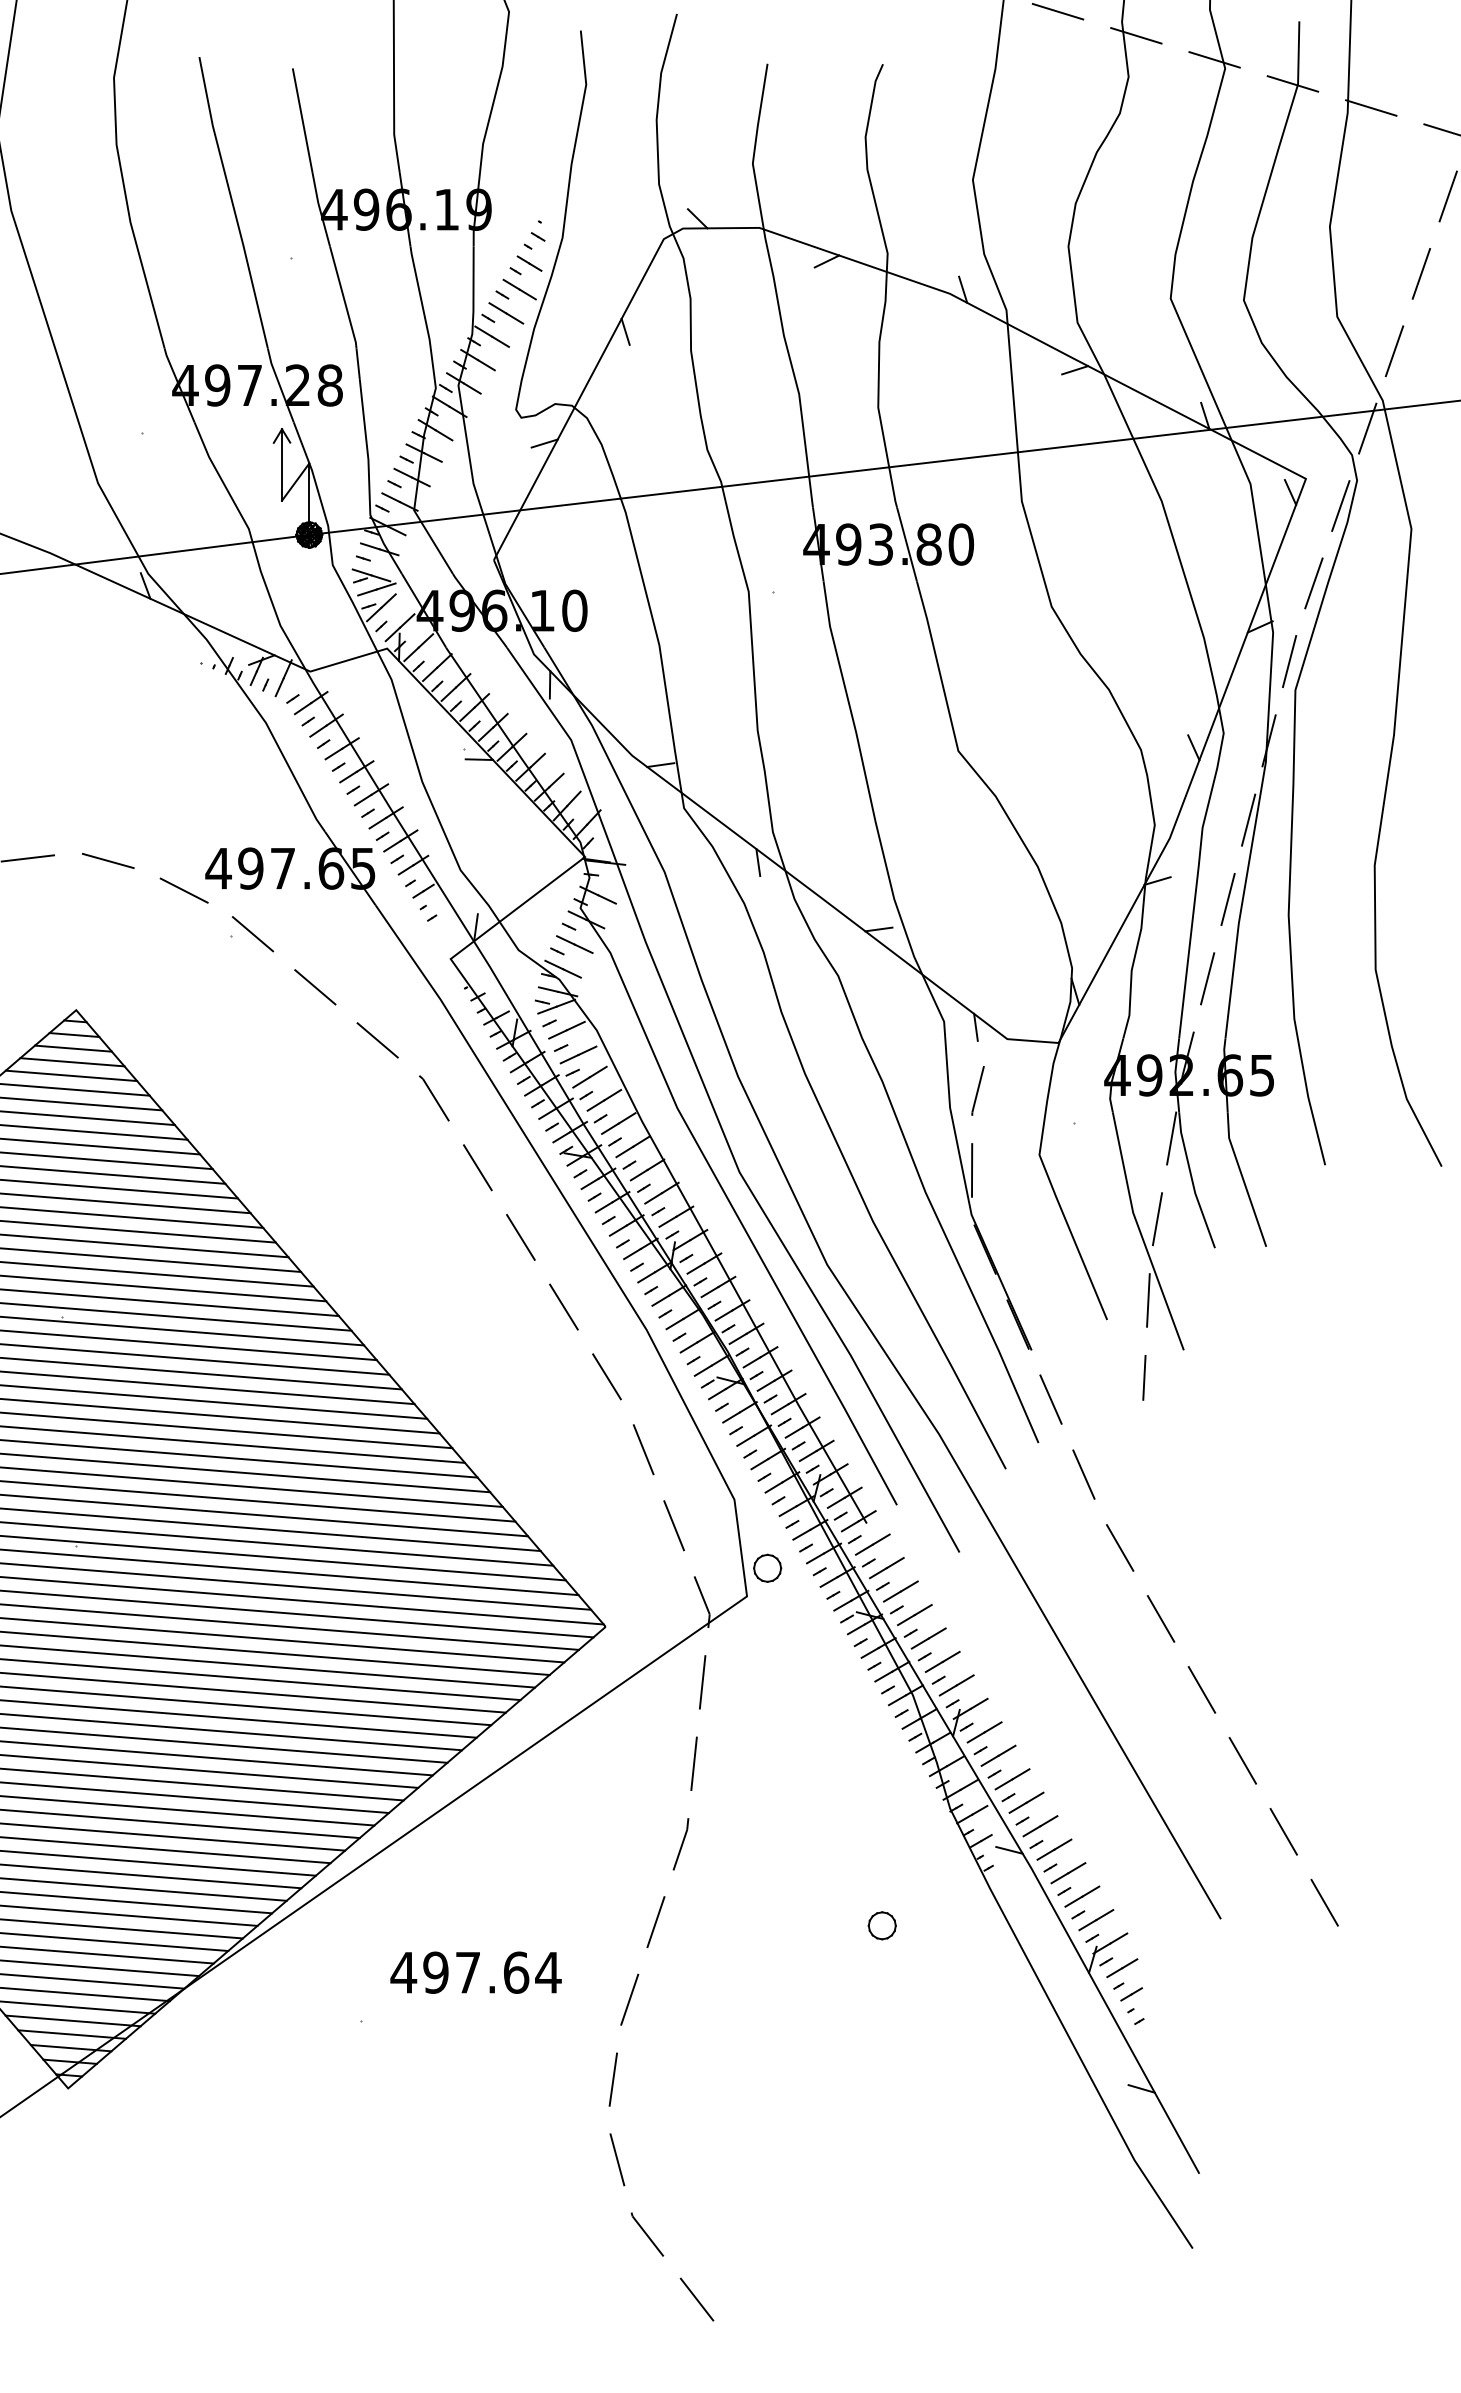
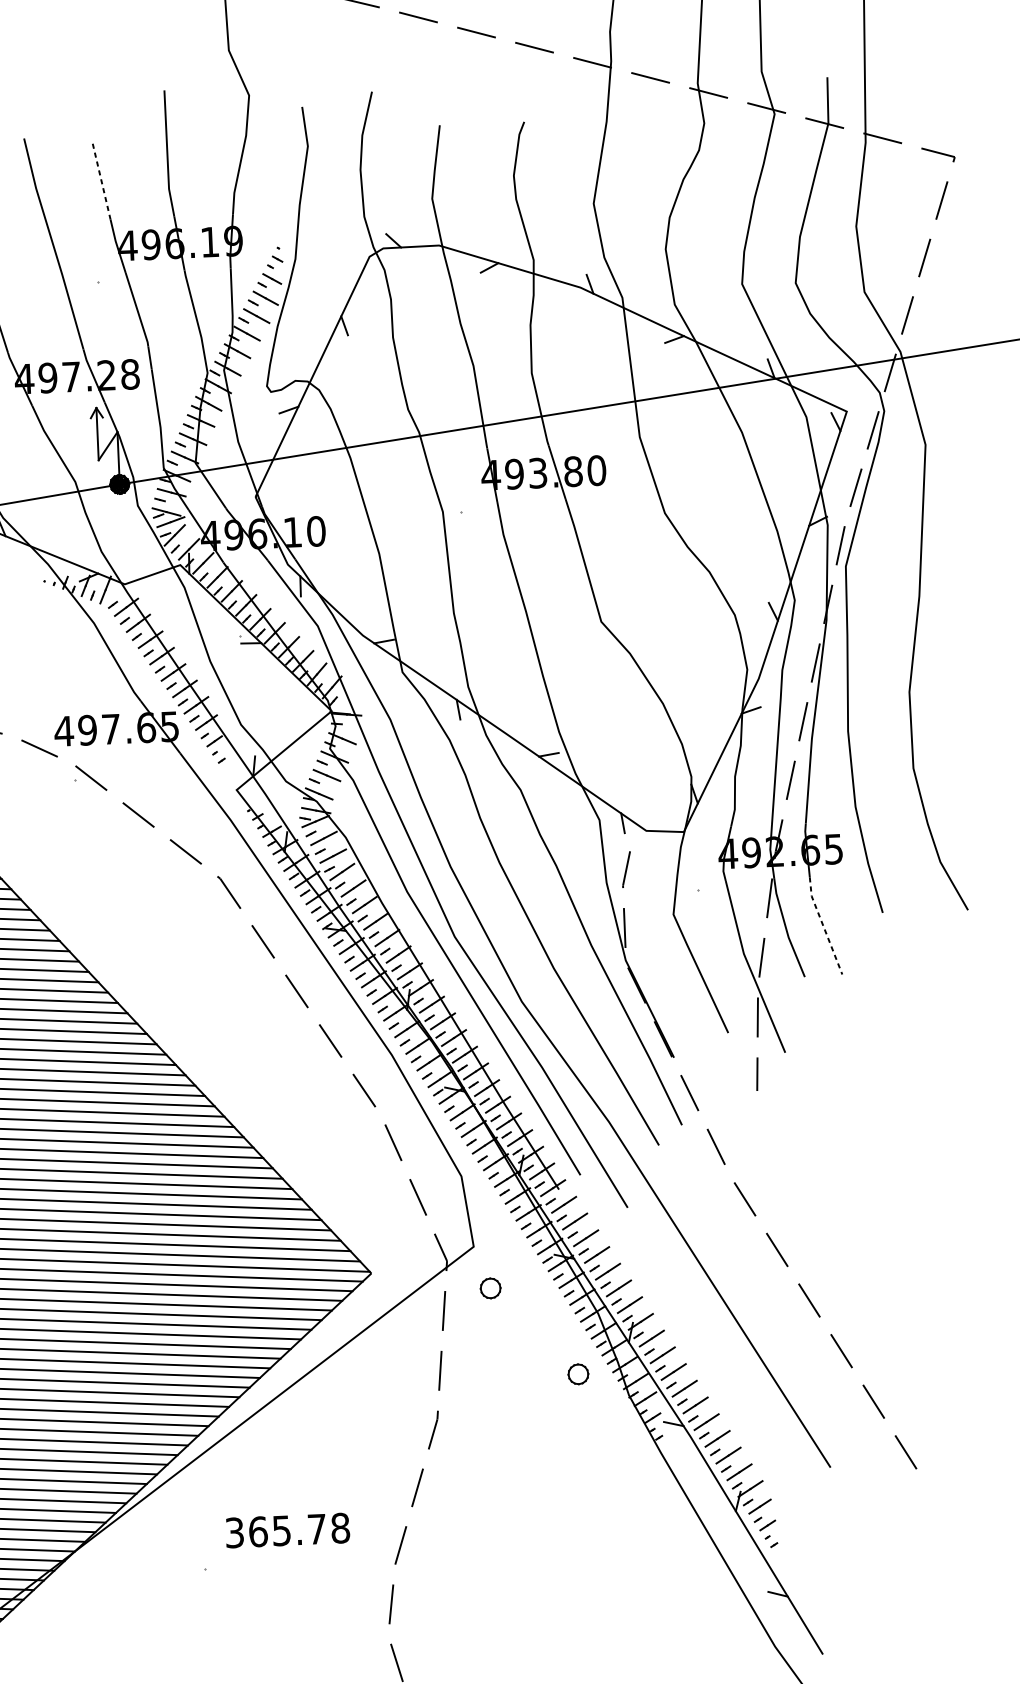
line: (302, 121) -> (101, 182), solid -> dashed
line: (1243, 1179) -> (823, 925), solid -> dashed
part: (767, 1567) -> (490, 1287), moved
part: (881, 1925) -> (577, 1374), moved
text: (475, 1972) -> (287, 1530), 497.64 -> 365.78

